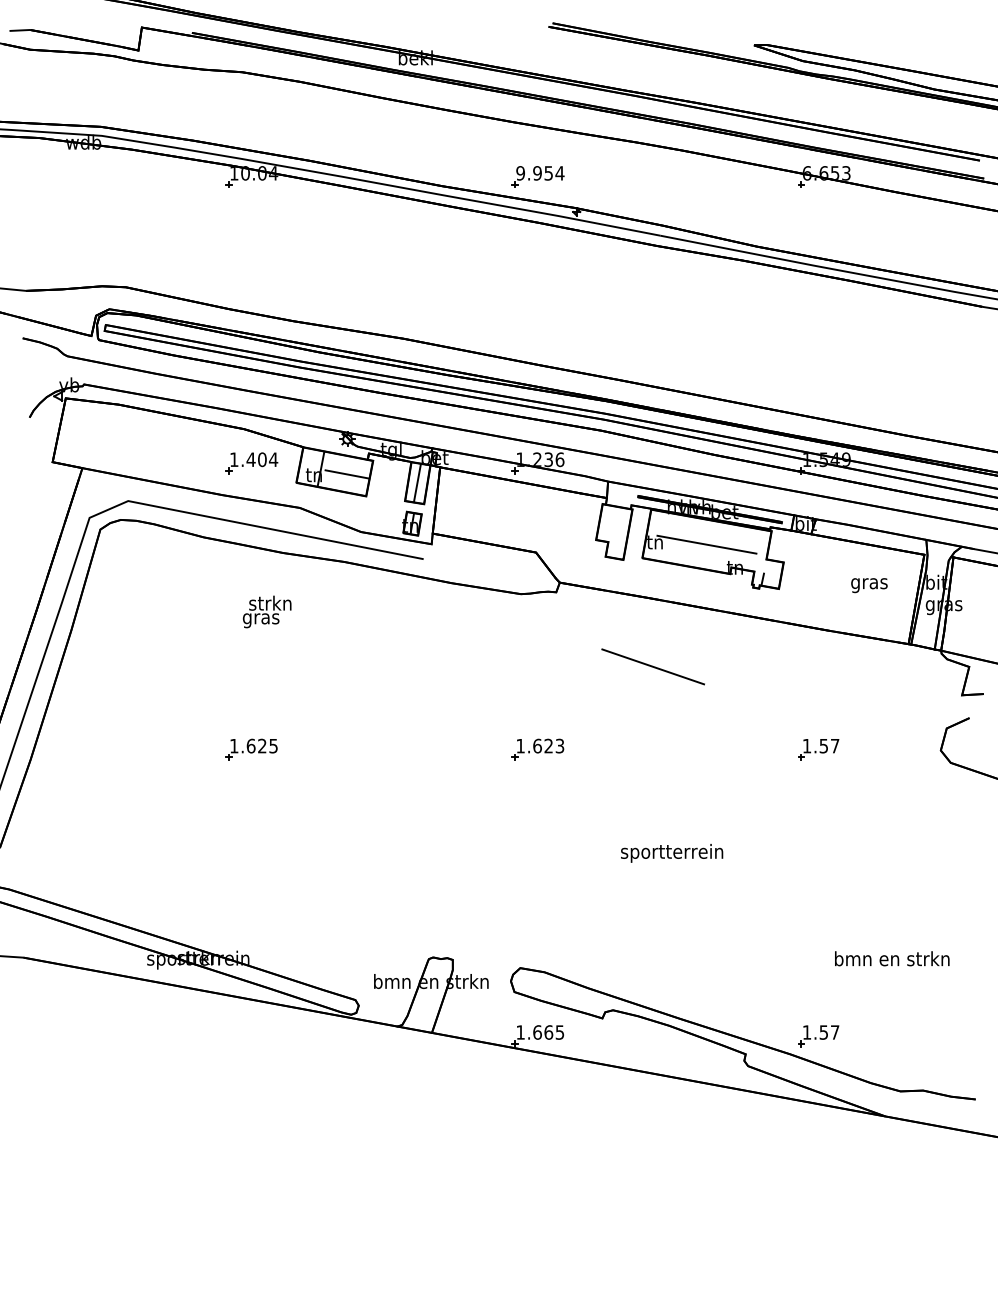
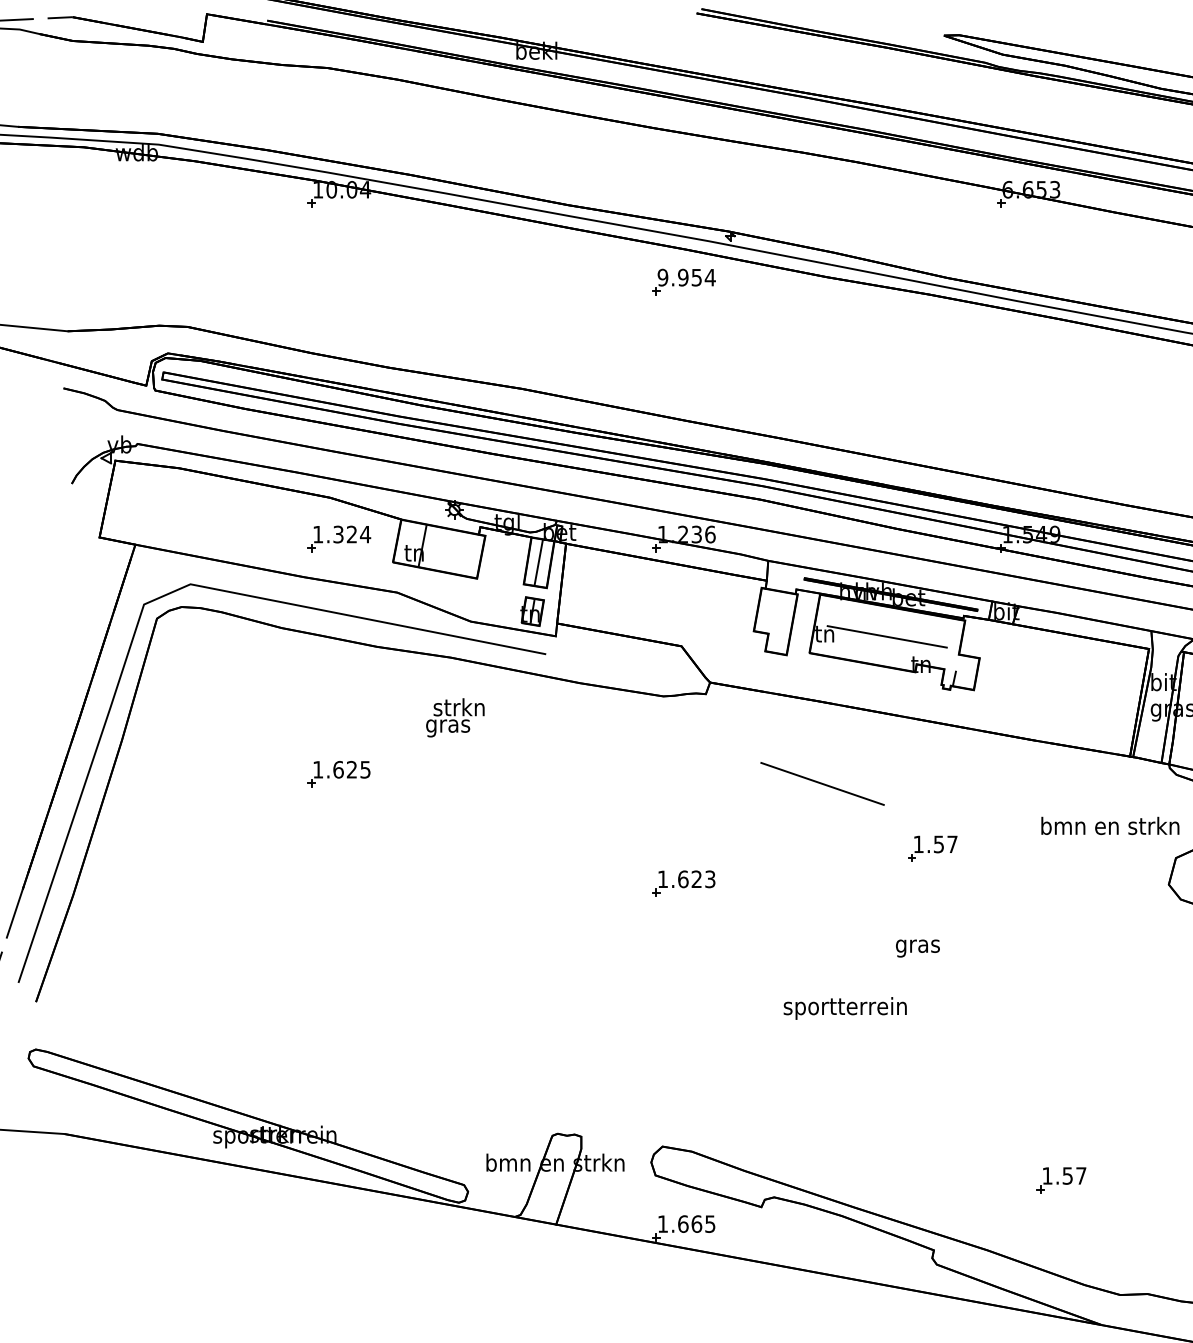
part: (537, 176) -> (683, 281), moved
text: (256, 459) -> (344, 534), 1.404 -> 1.324
line: (346, 474) -> (453, 552), removed
text: (869, 585) -> (918, 948), moved
text: (267, 611) -> (455, 717), moved
part: (251, 749) -> (338, 773), moved
part: (818, 749) -> (932, 848), moved
text: (892, 958) -> (1110, 825), moved
part: (818, 1036) -> (1061, 1180), moved

